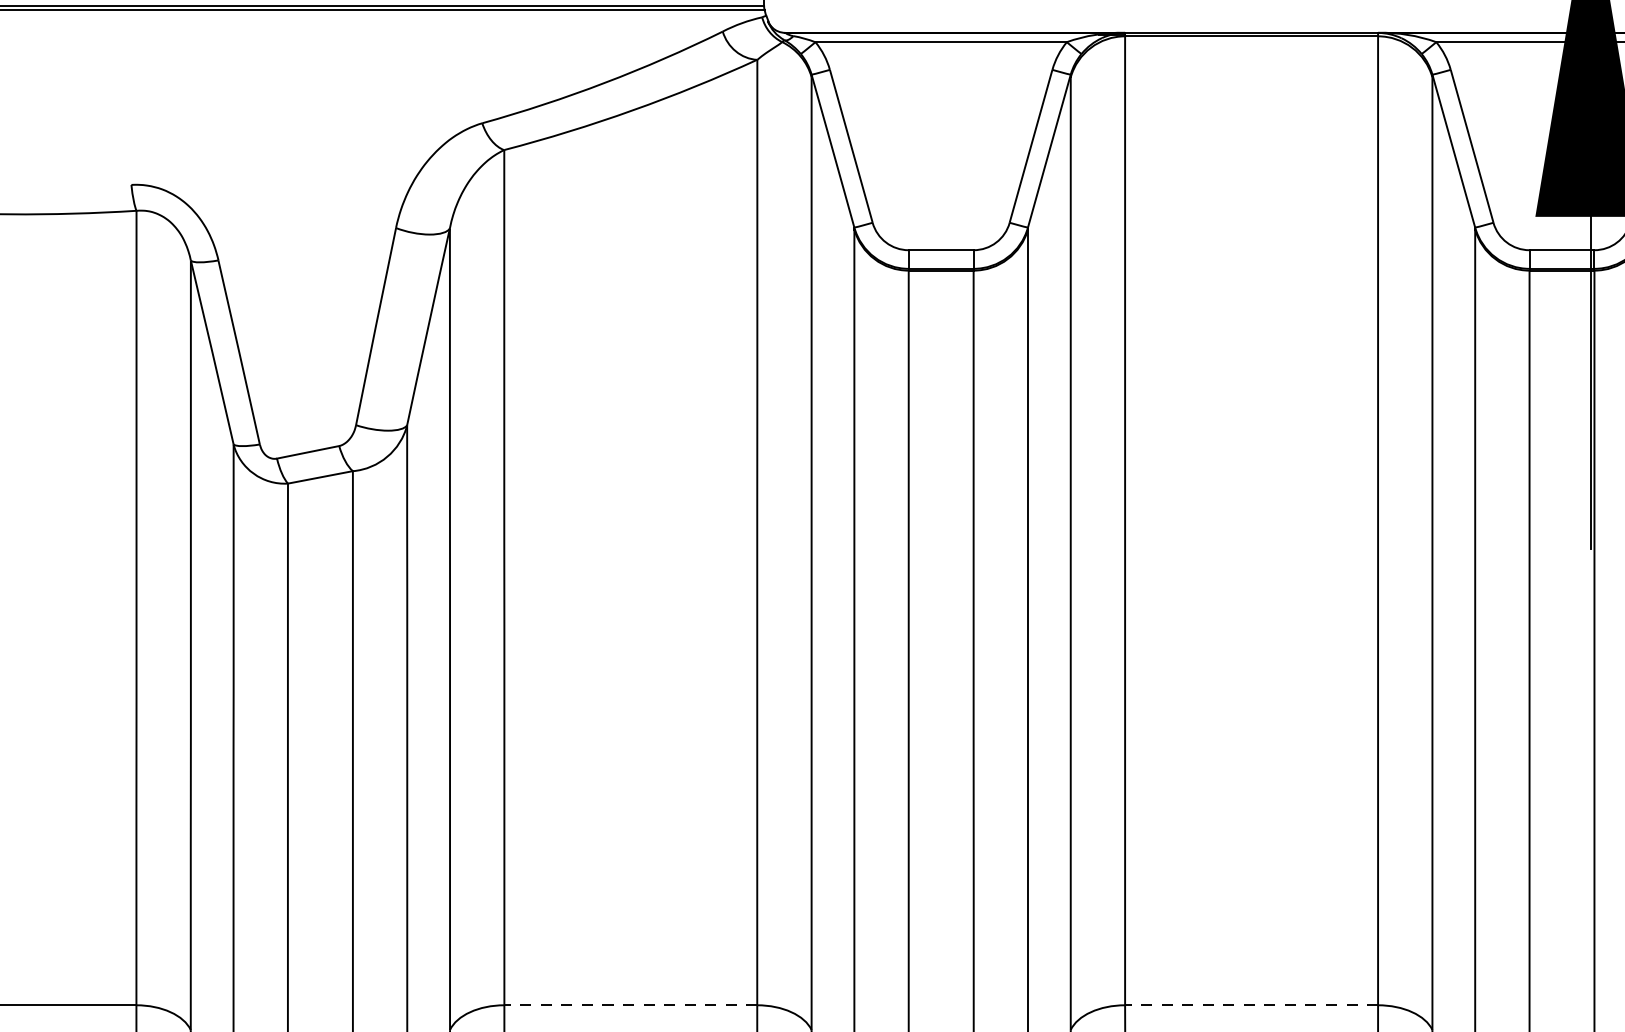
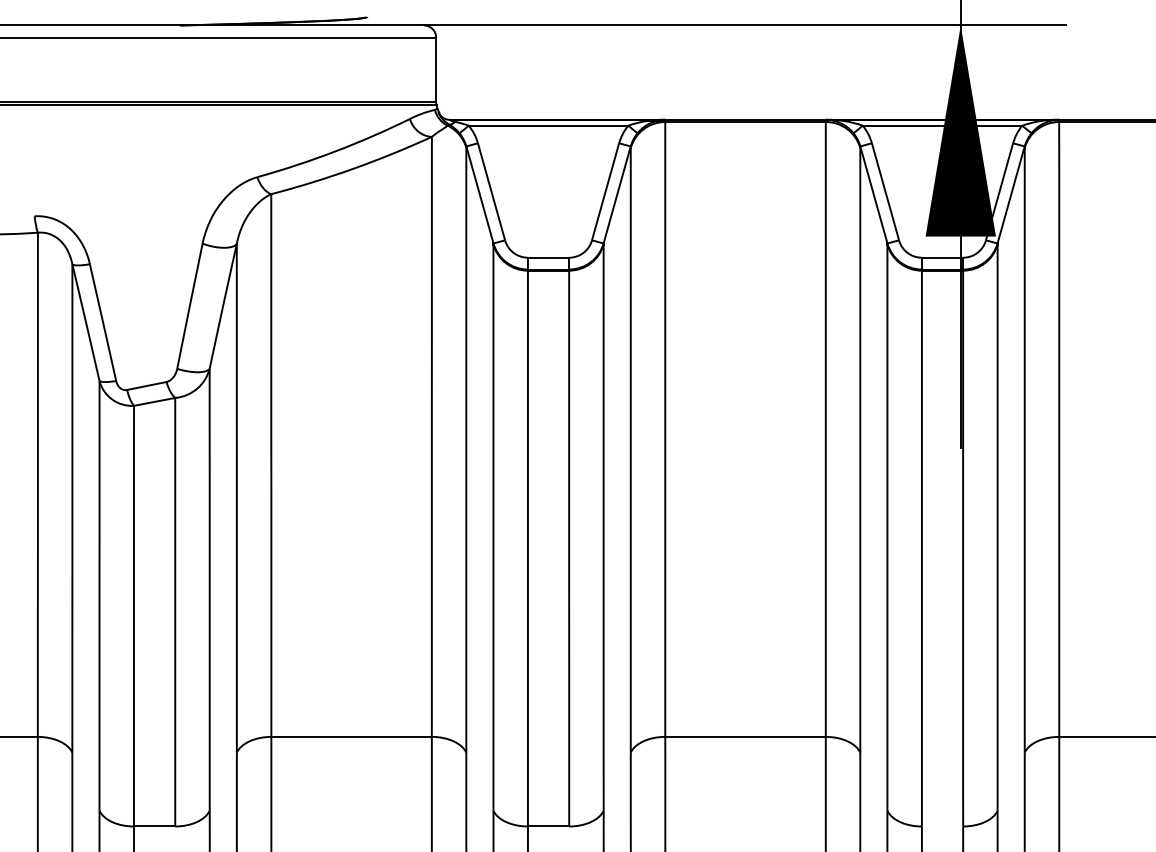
line: (630, 1004) -> (351, 736), dashed -> solid
line: (1251, 1004) -> (745, 736), dashed -> solid

